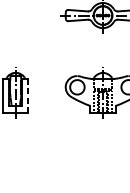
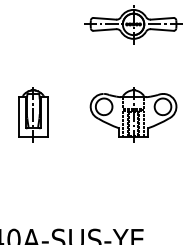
line: (28, 96) -> (47, 117), dashed -> solid

